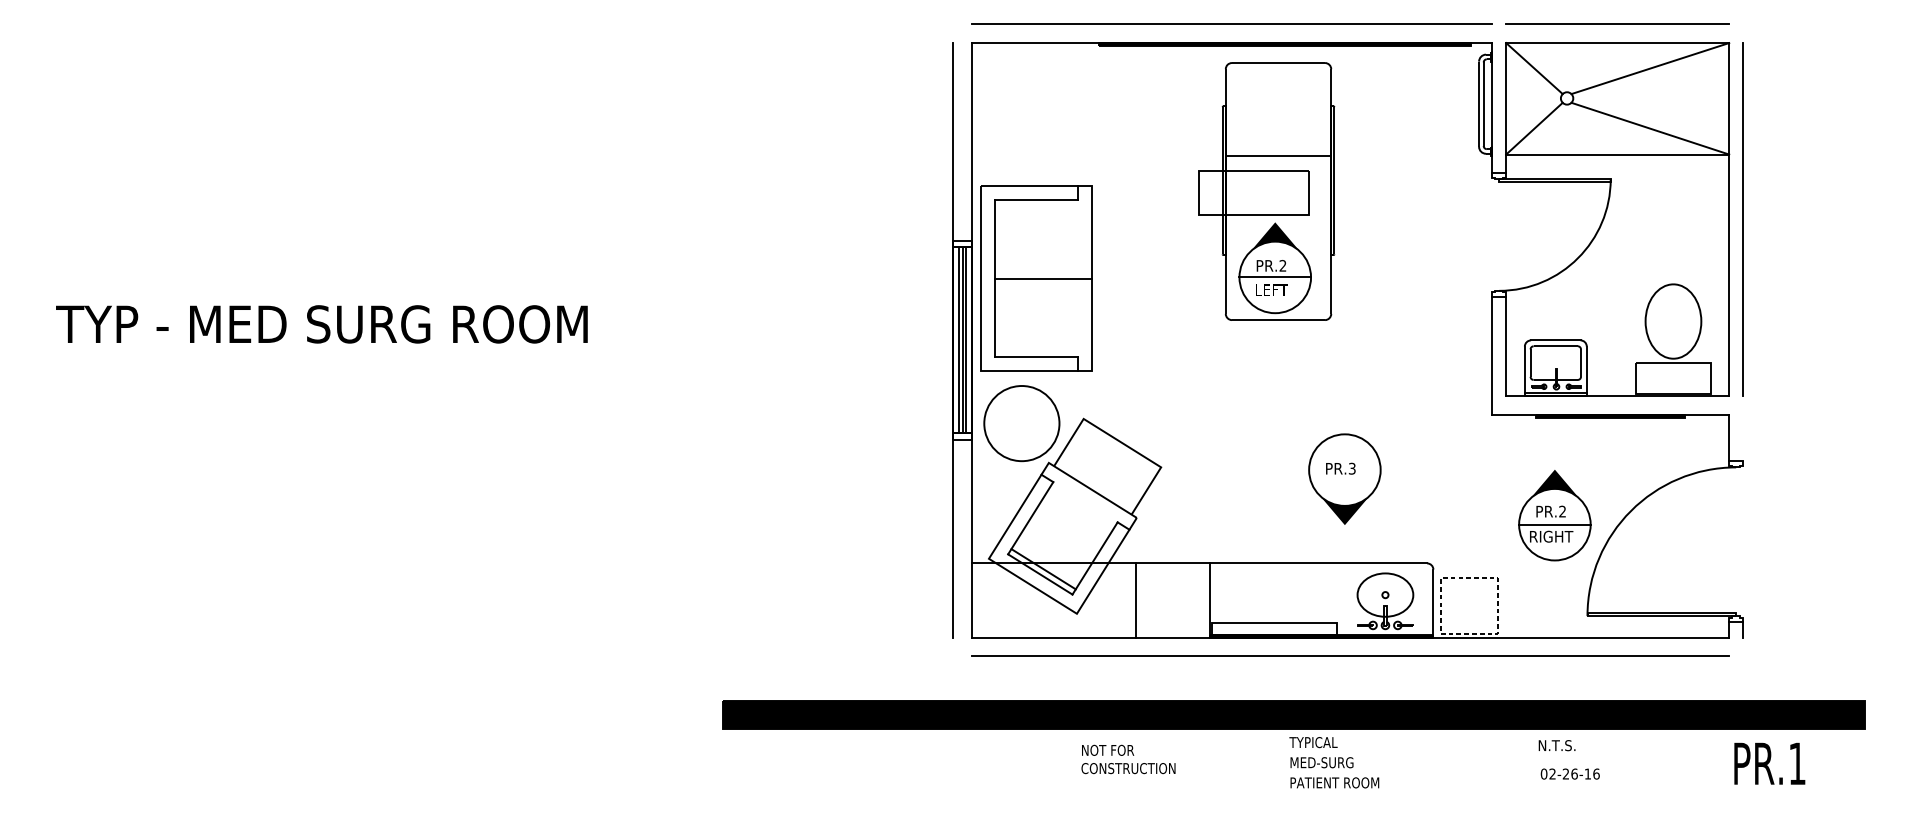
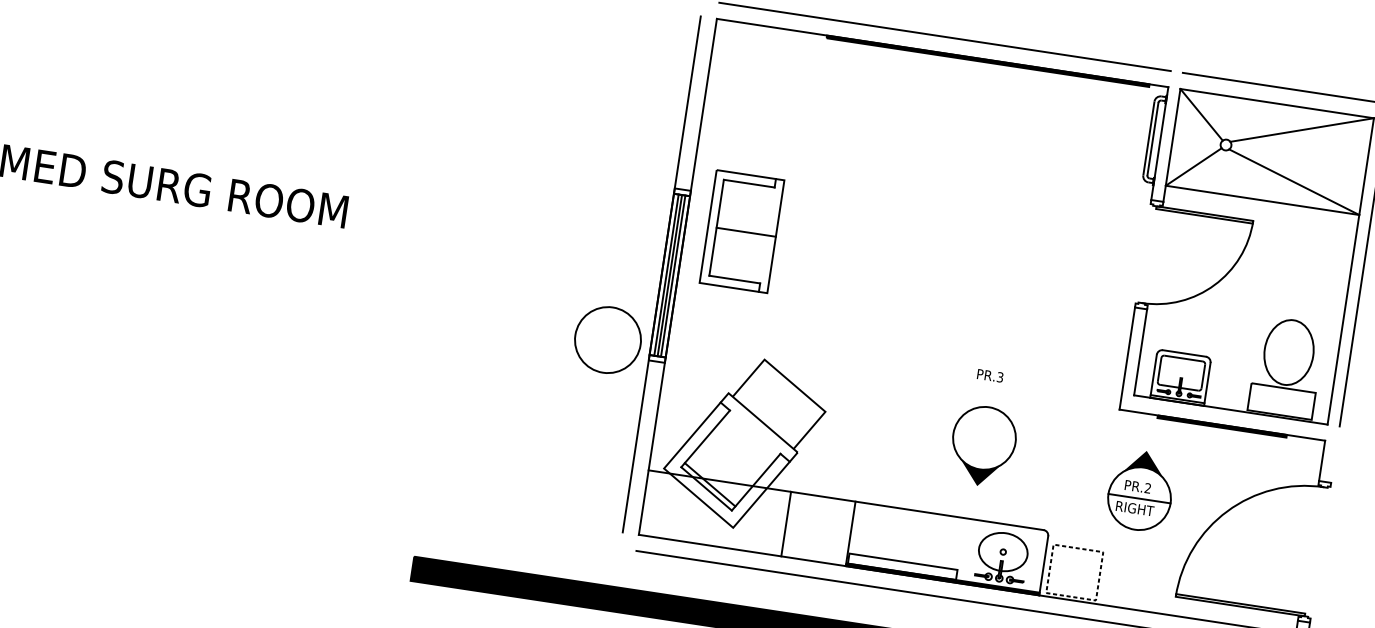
part: (1266, 191) -> (953, 186), removed
part: (1036, 278) -> (742, 231), size x0.7
circle: (1021, 423) -> (607, 339), moved
text: (1340, 468) -> (990, 375), moved
part: (1554, 515) -> (1140, 490), moved

